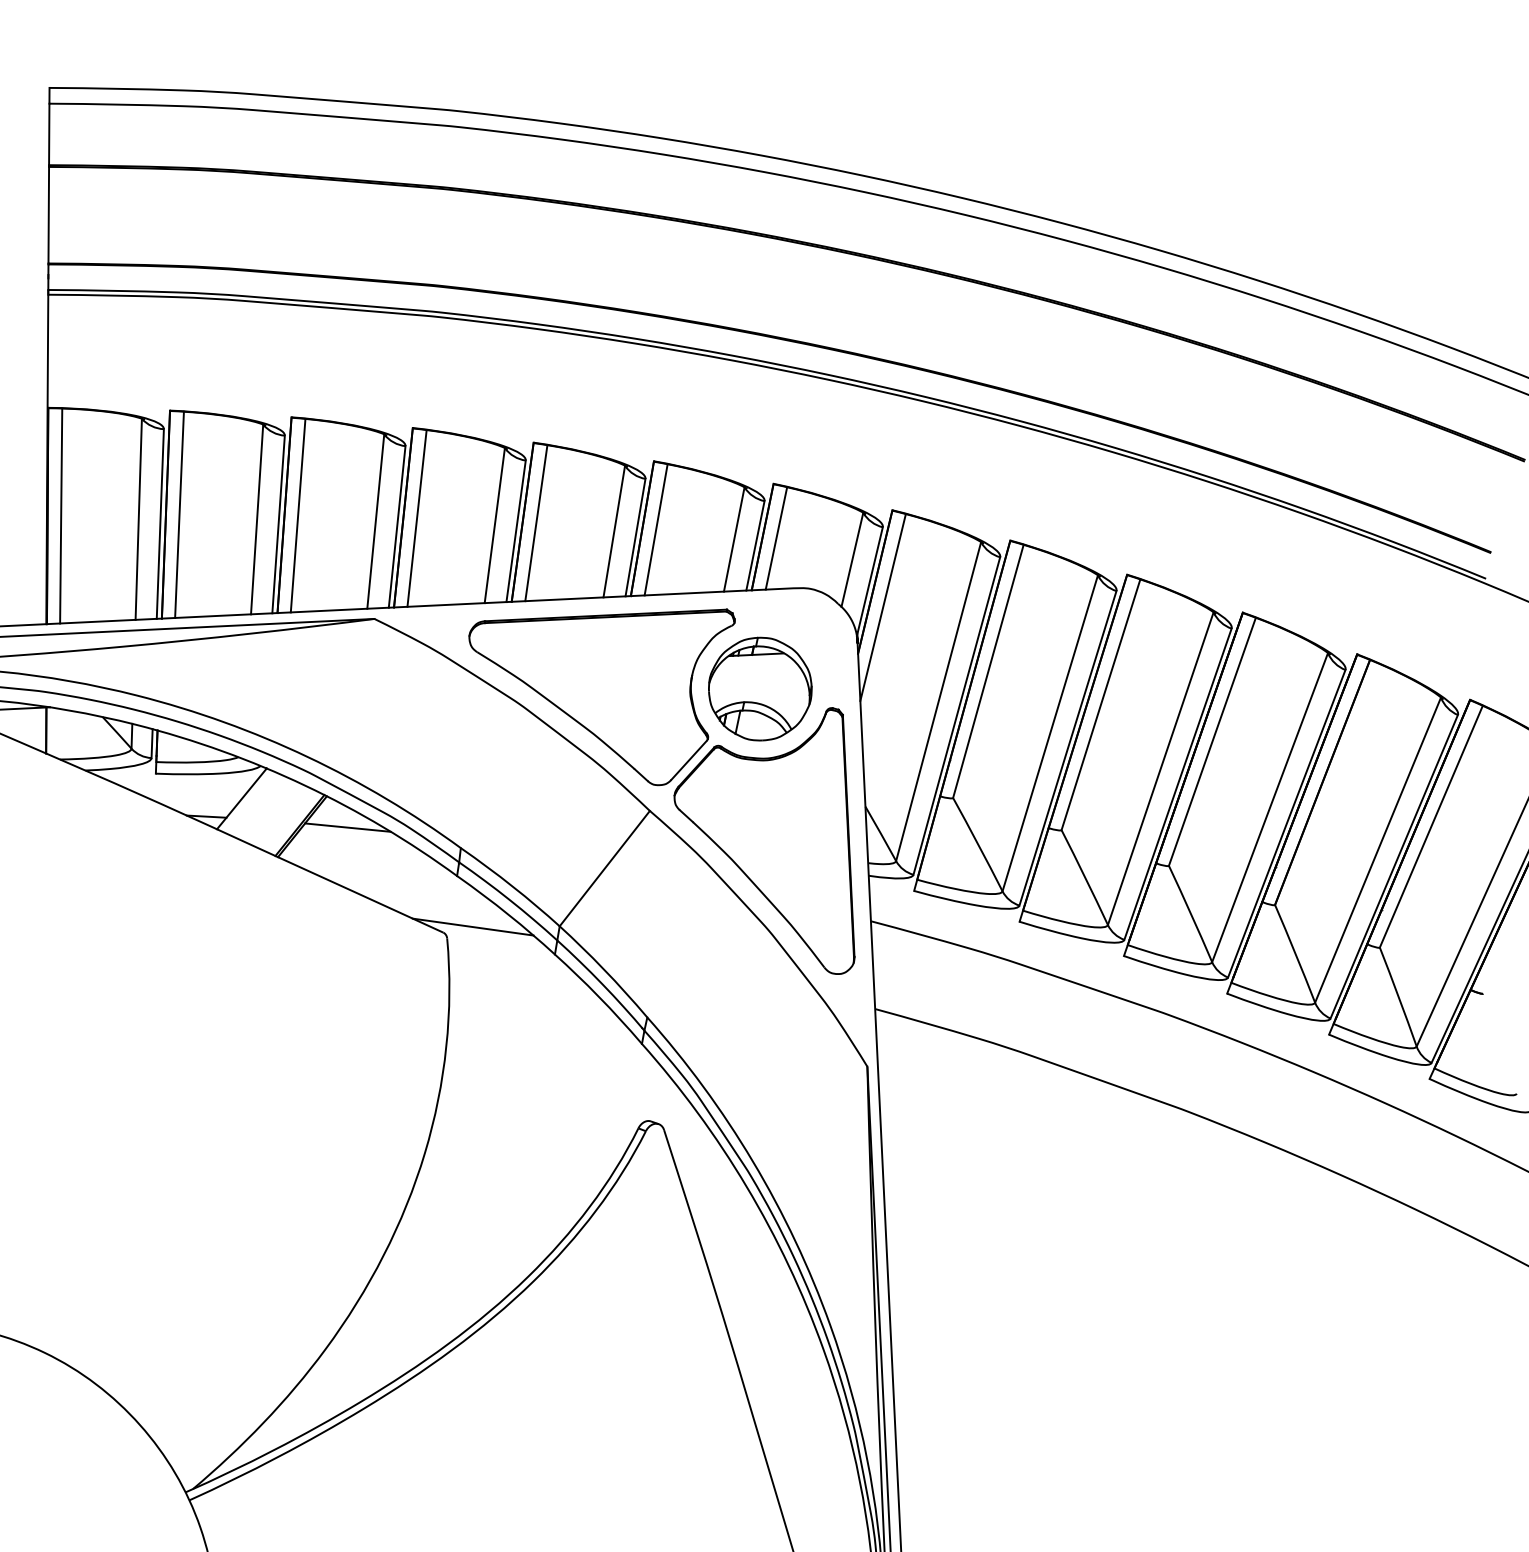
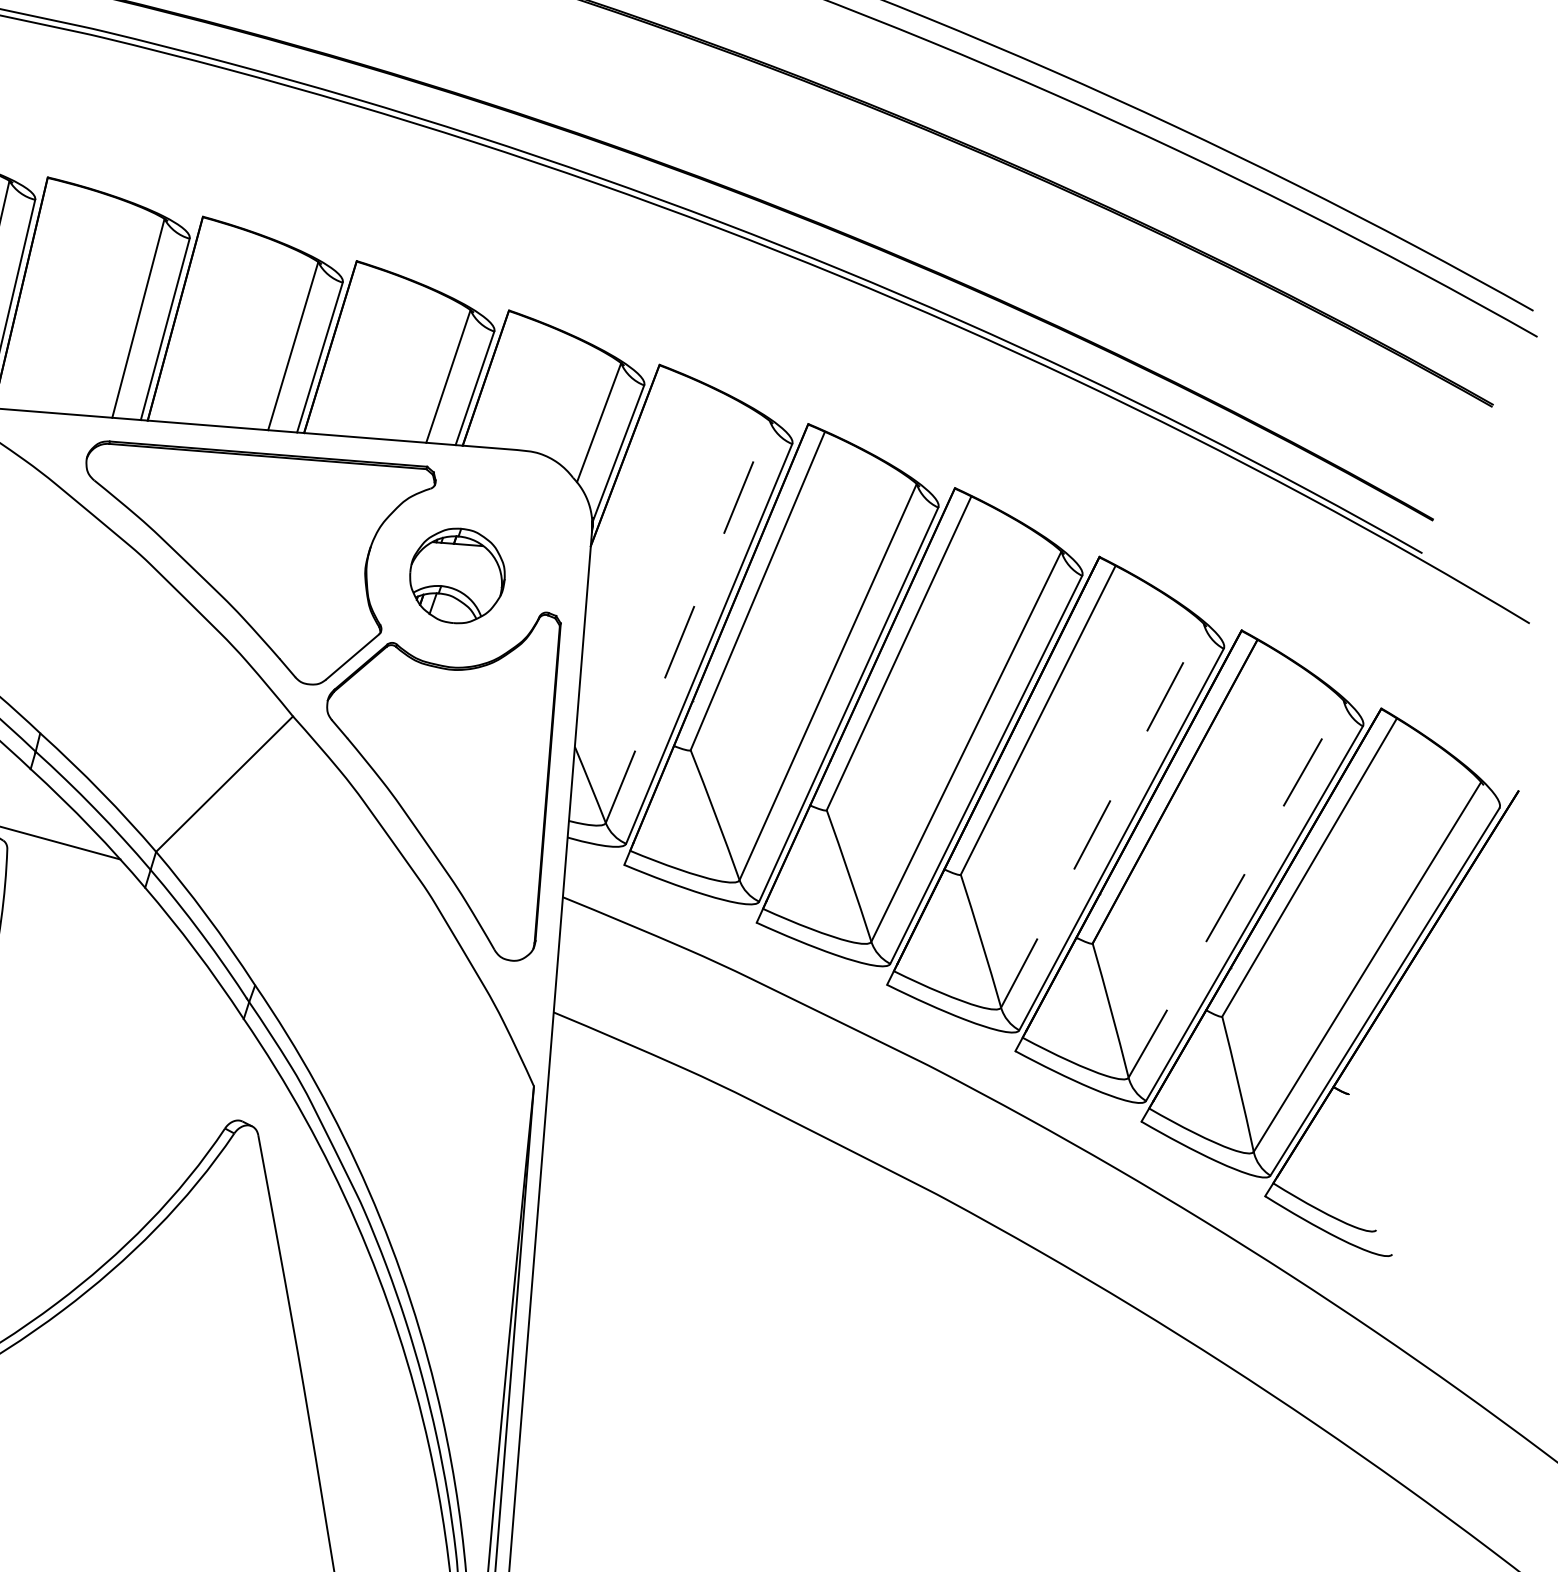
line: (416, 518) -> (37, 296), removed
line: (536, 523) -> (193, 322), removed
line: (655, 529) -> (347, 350), removed
line: (776, 538) -> (503, 382), removed
line: (882, 607) -> (630, 489), removed
part: (760, 688) -> (457, 575), size x0.7
line: (938, 701) -> (687, 621), solid -> dashed
line: (1270, 807) -> (1103, 815), solid -> dashed
line: (1378, 850) -> (1236, 889), solid -> dashed

